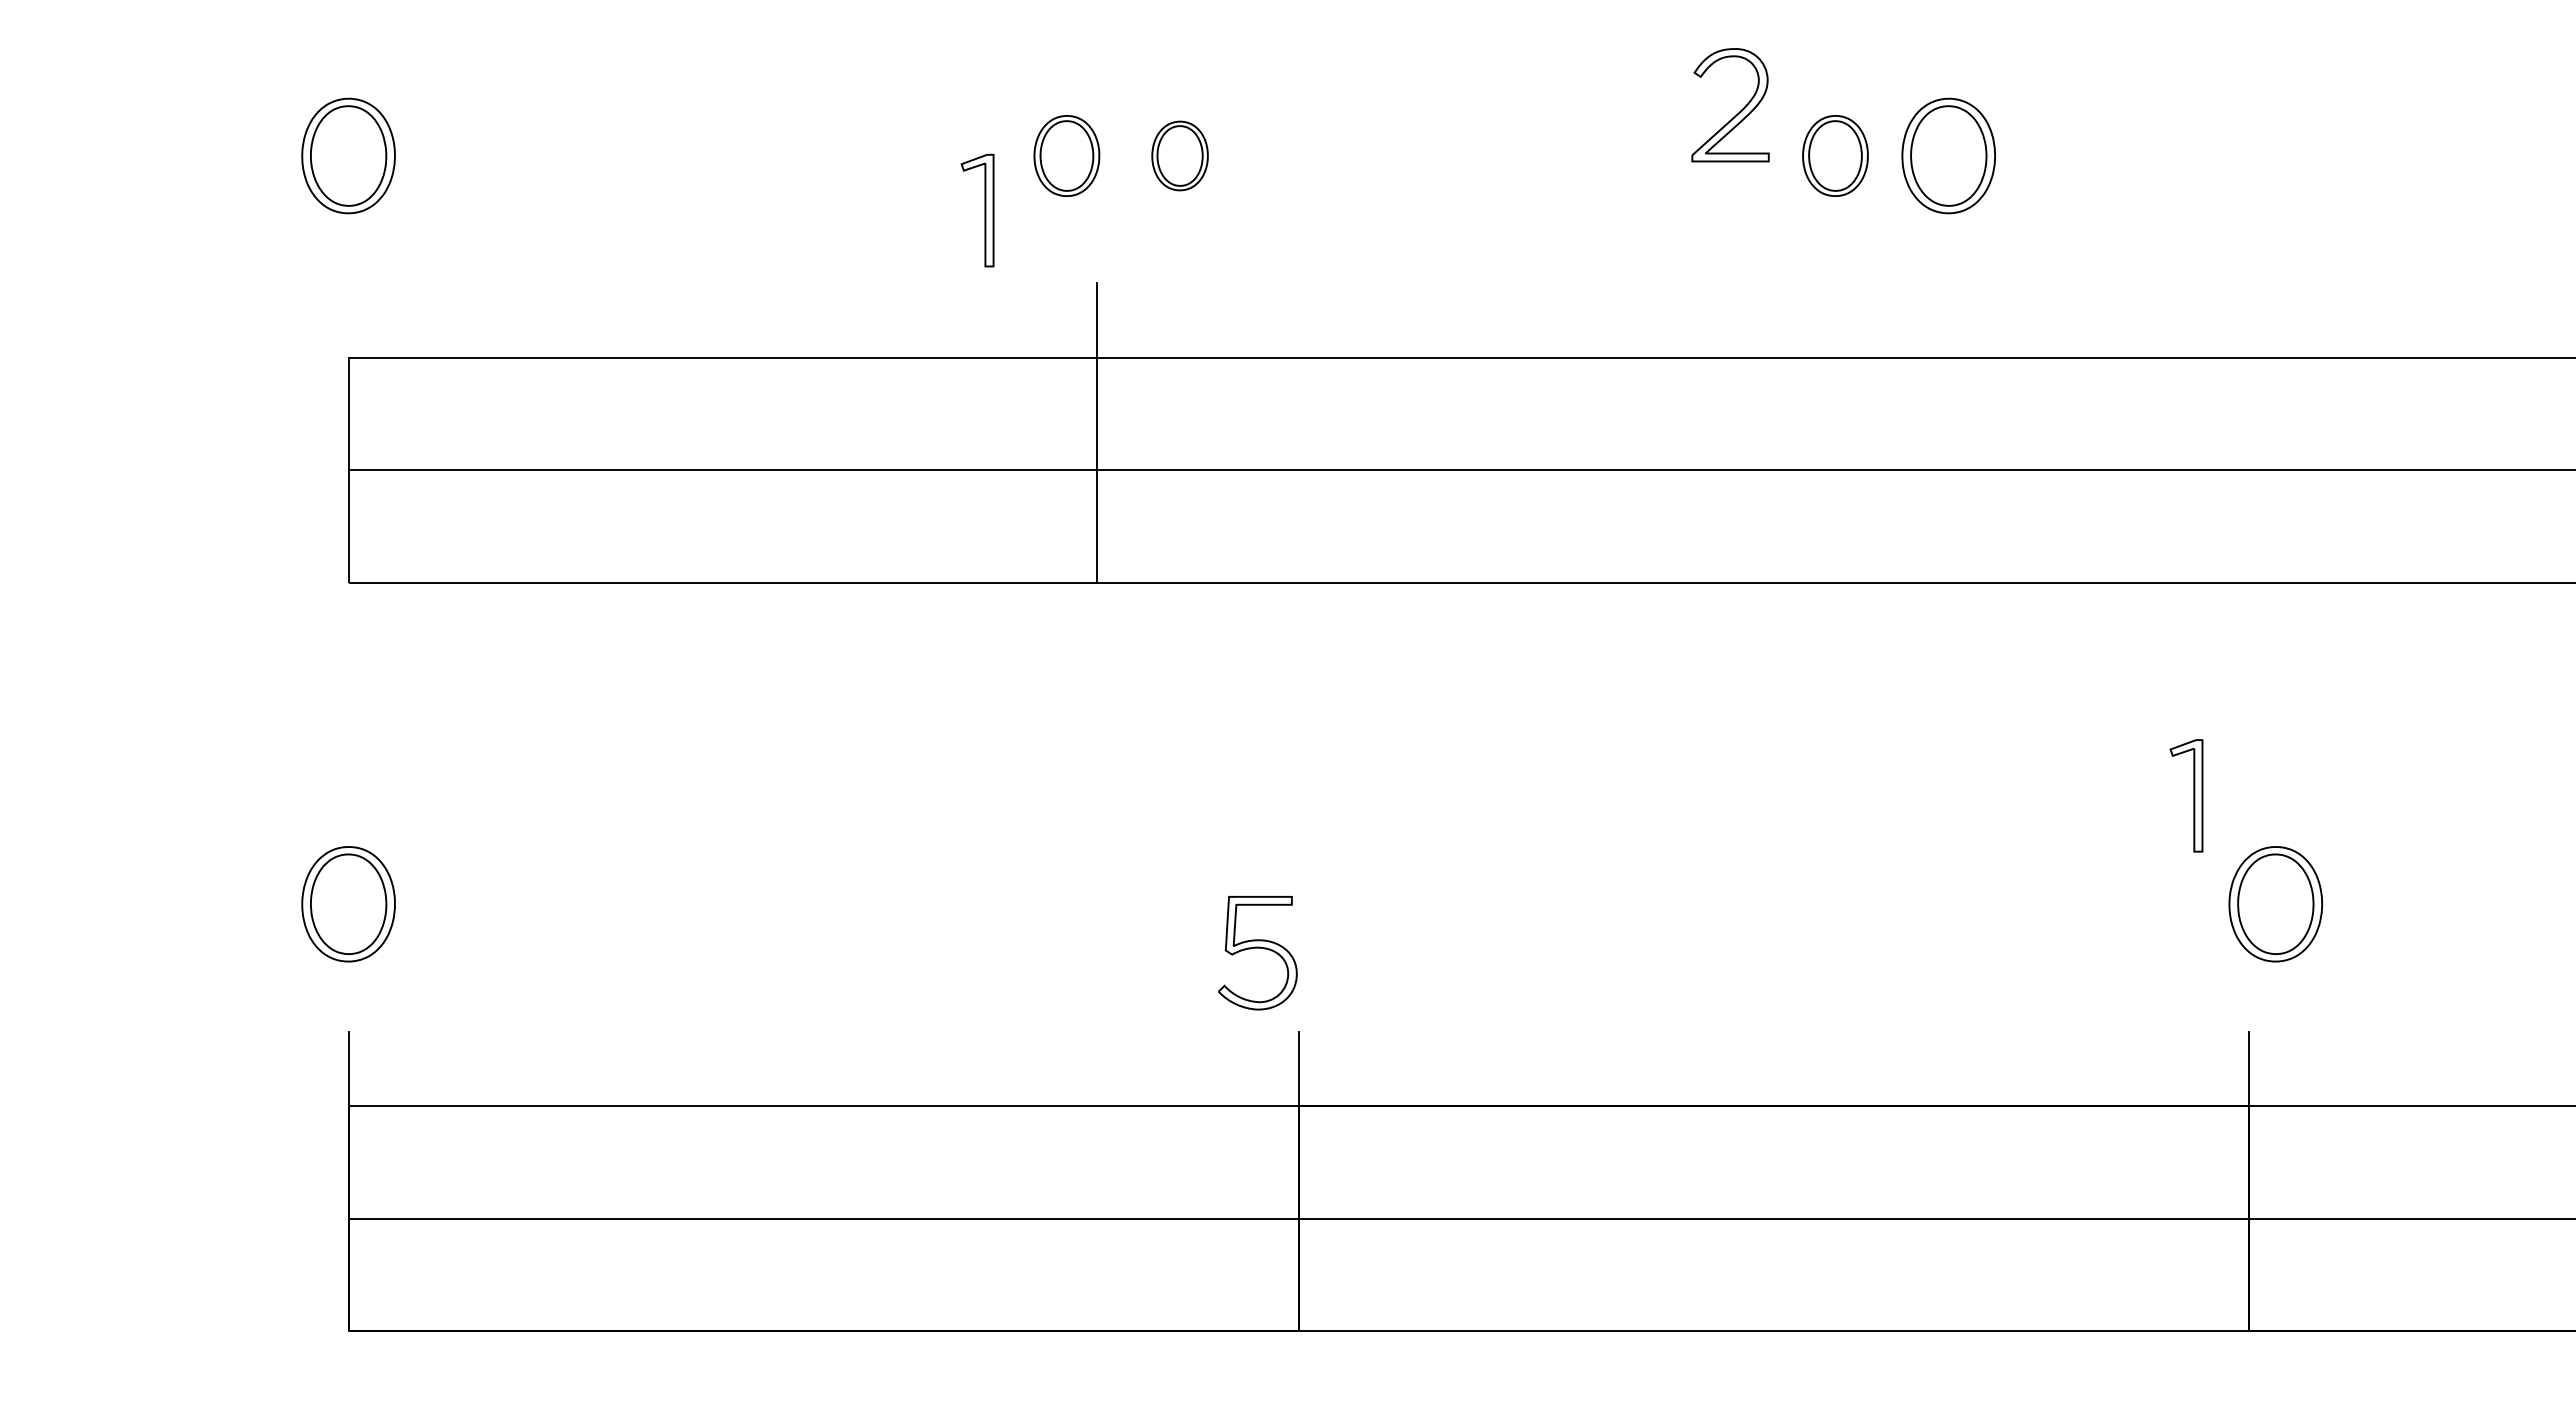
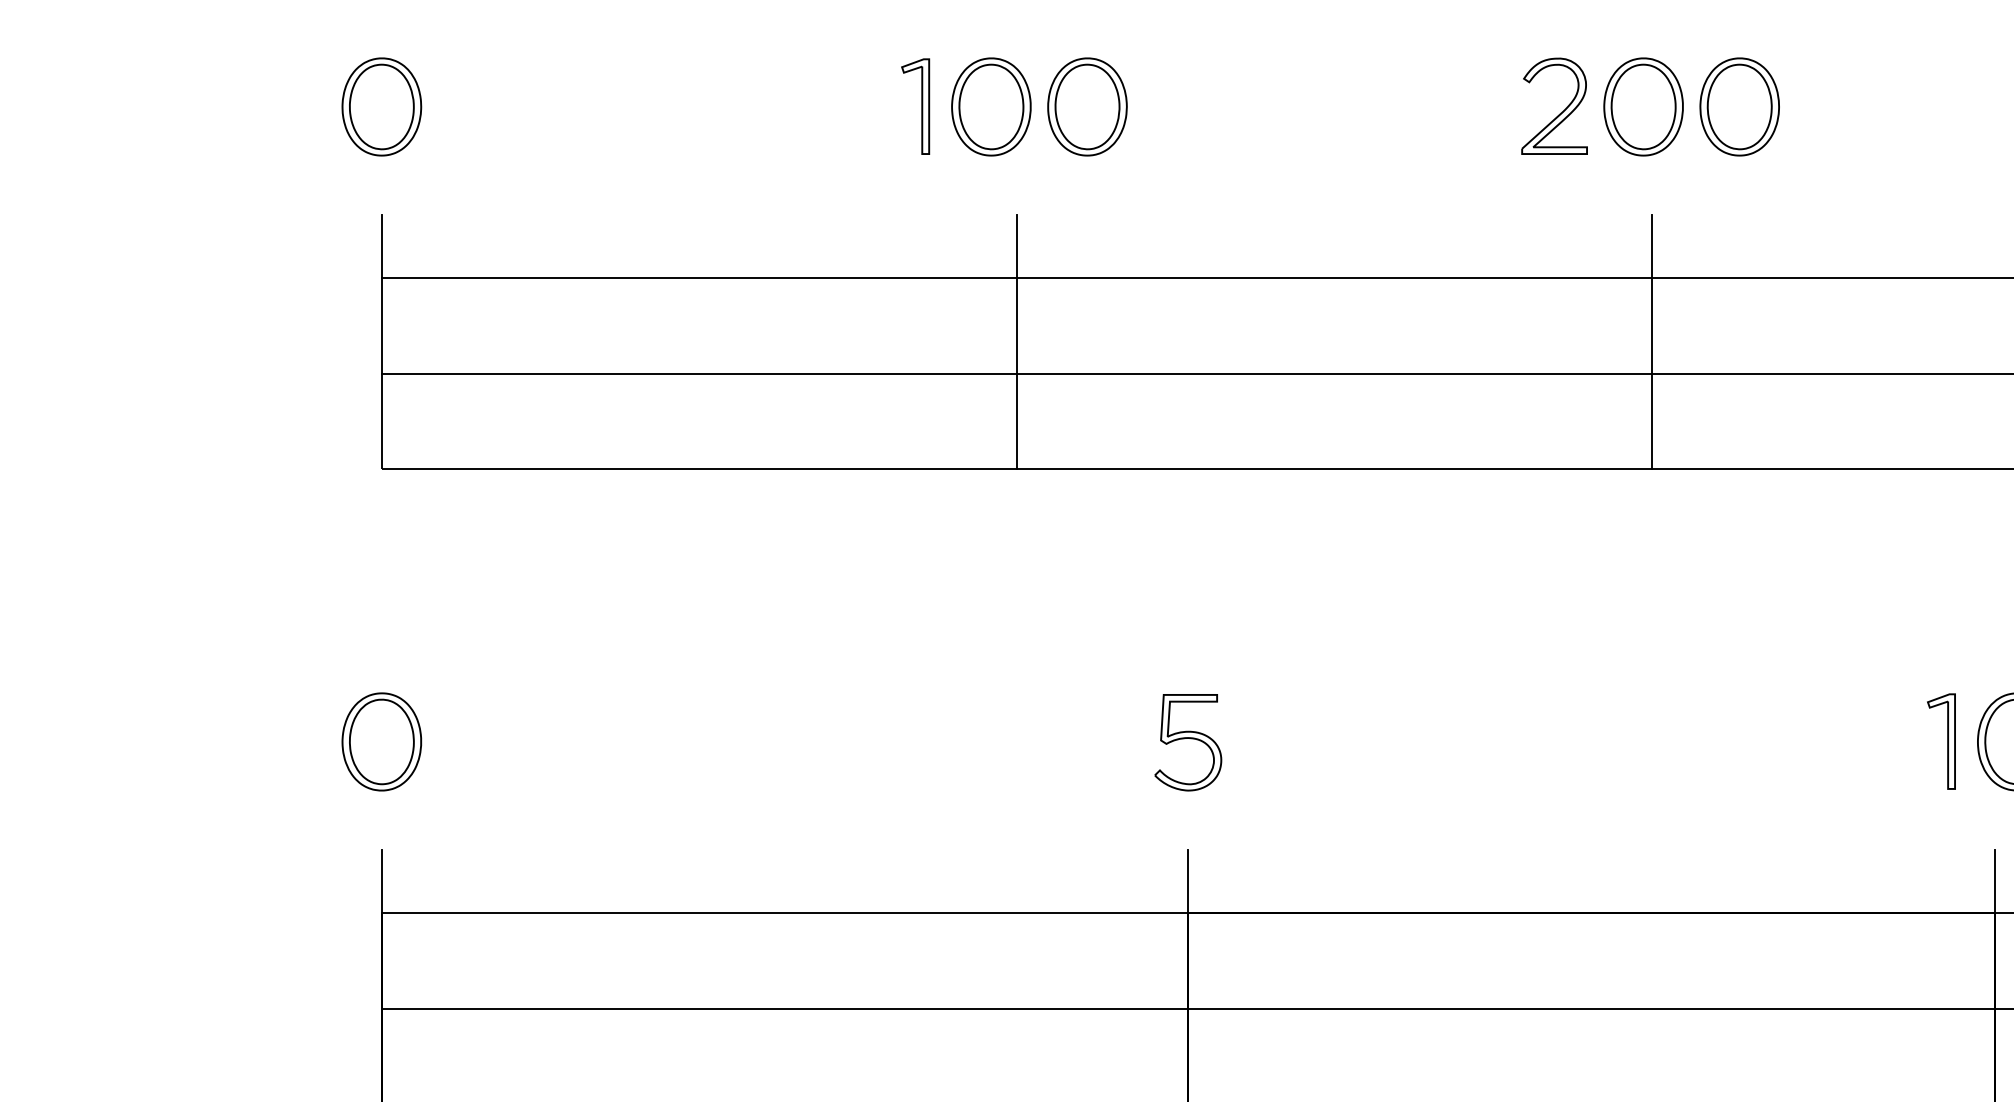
part: (1738, 112) -> (1561, 112), moved
part: (1066, 155) -> (991, 106), size x1.43
part: (1179, 155) -> (1086, 106), size x1.67
part: (1835, 155) -> (1643, 106), size x1.43
part: (984, 210) -> (921, 106), moved
line: (348, 320) -> (381, 246), added
line: (1845, 432) -> (1652, 341), added
part: (2193, 795) -> (1947, 741), moved
part: (1257, 953) -> (1187, 742), moved

